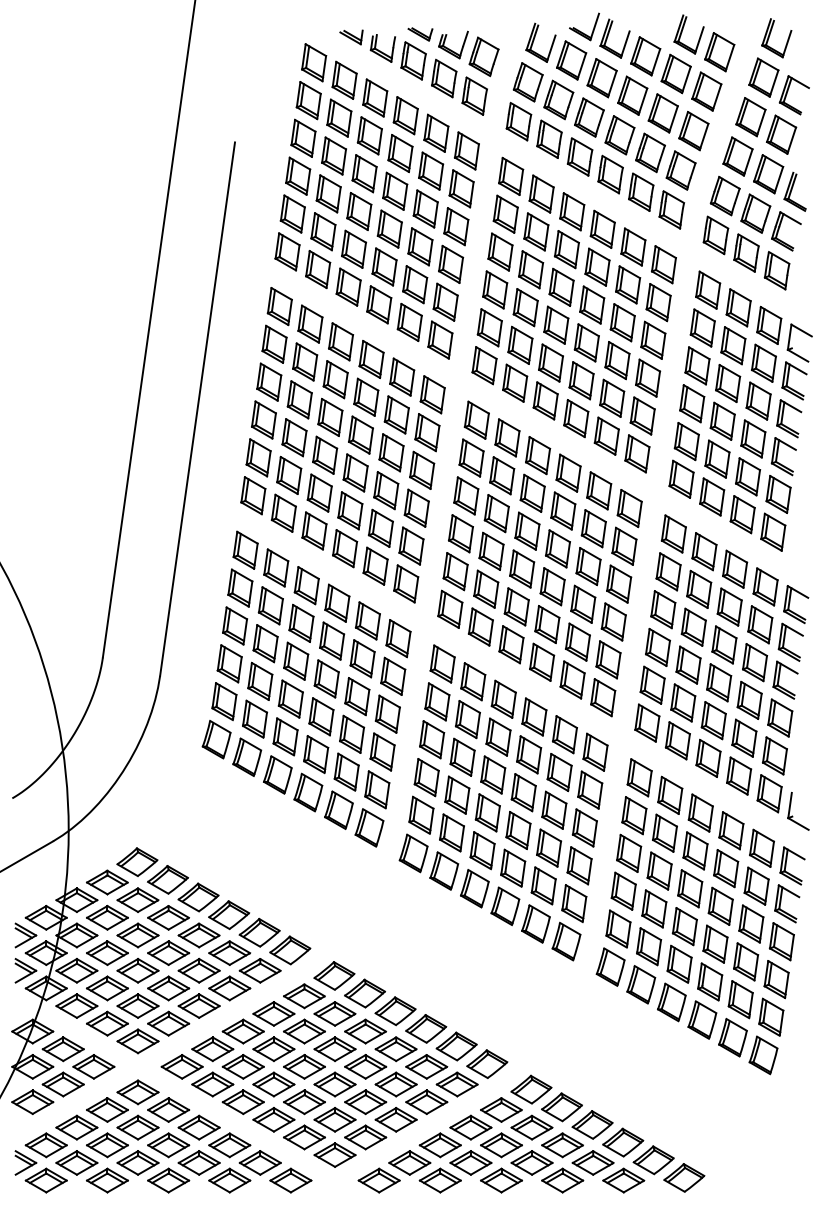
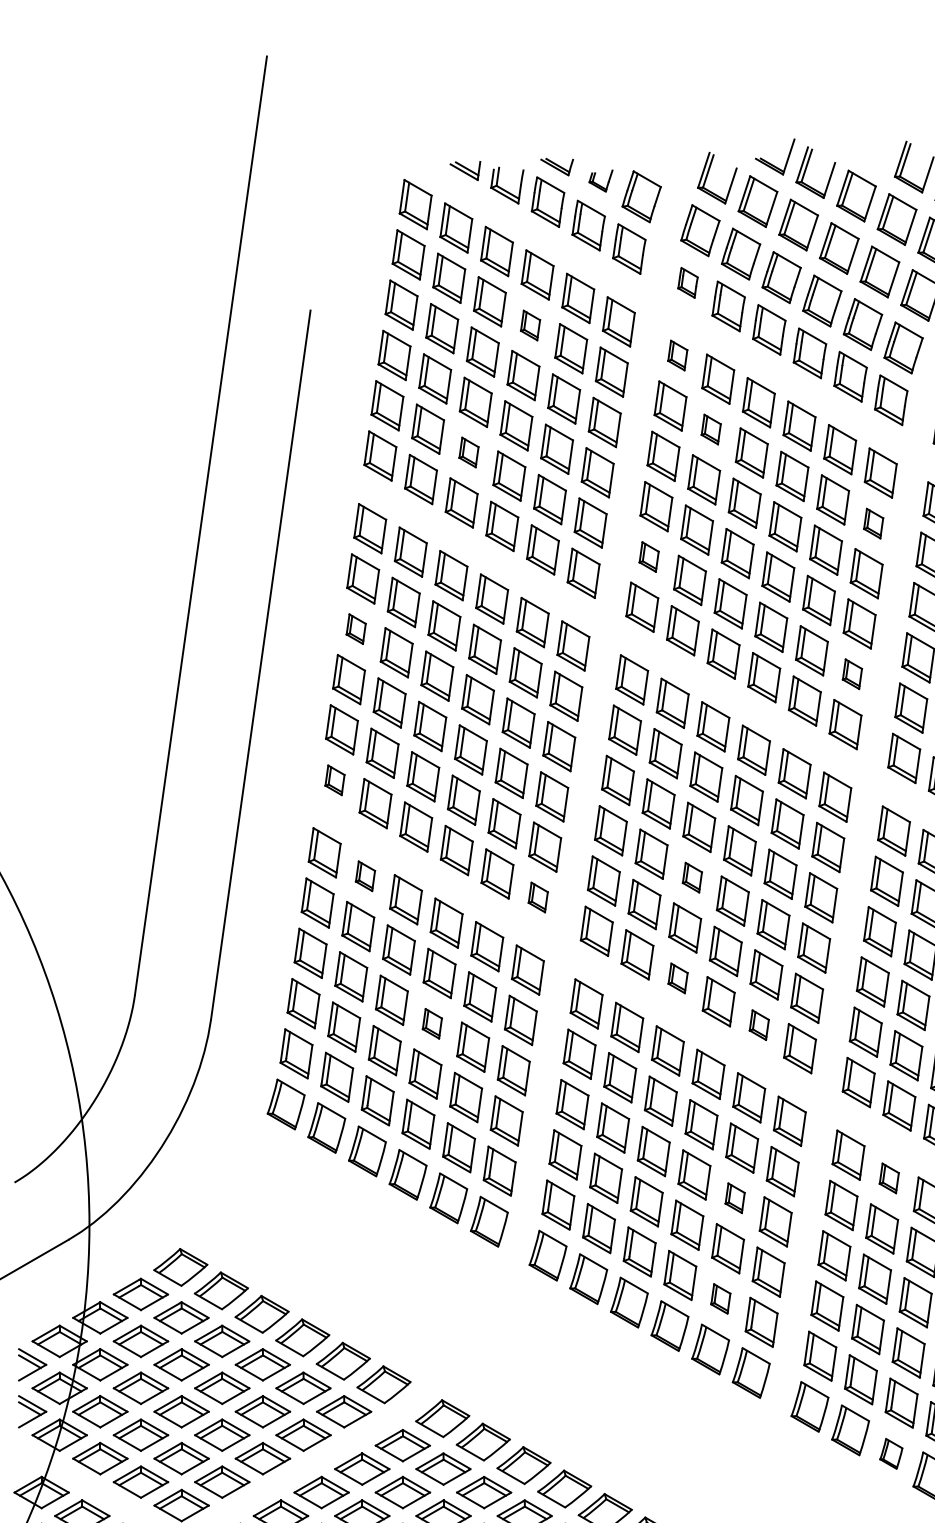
part: (453, 44) -> (601, 180), size x0.6
part: (518, 121) -> (687, 282), size x0.6
part: (400, 153) -> (530, 325), size x0.6
part: (511, 175) -> (678, 354), size x0.6
part: (536, 231) -> (711, 428), size x0.6
part: (354, 248) -> (469, 451), size x0.6
part: (658, 302) -> (873, 523), size x0.6
part: (489, 327) -> (648, 556), size x0.6
part: (269, 381) -> (356, 628), size x0.6
part: (642, 415) -> (852, 673), size x0.6
part: (253, 495) -> (335, 779), size x0.6
part: (276, 567) -> (365, 875), size x0.6
part: (522, 568) -> (692, 876), size x0.6
part: (406, 583) -> (538, 896), size x0.6
part: (511, 644) -> (678, 978), size x0.6
part: (326, 678) -> (432, 1023), size x0.6
part: (572, 679) -> (759, 1024), size x0.6
part: (670, 794) -> (889, 1177), size x0.6
part: (554, 809) -> (735, 1197), size x0.6
part: (543, 885) -> (720, 1298), size x0.6
part: (671, 1002) -> (890, 1453), size x0.6

